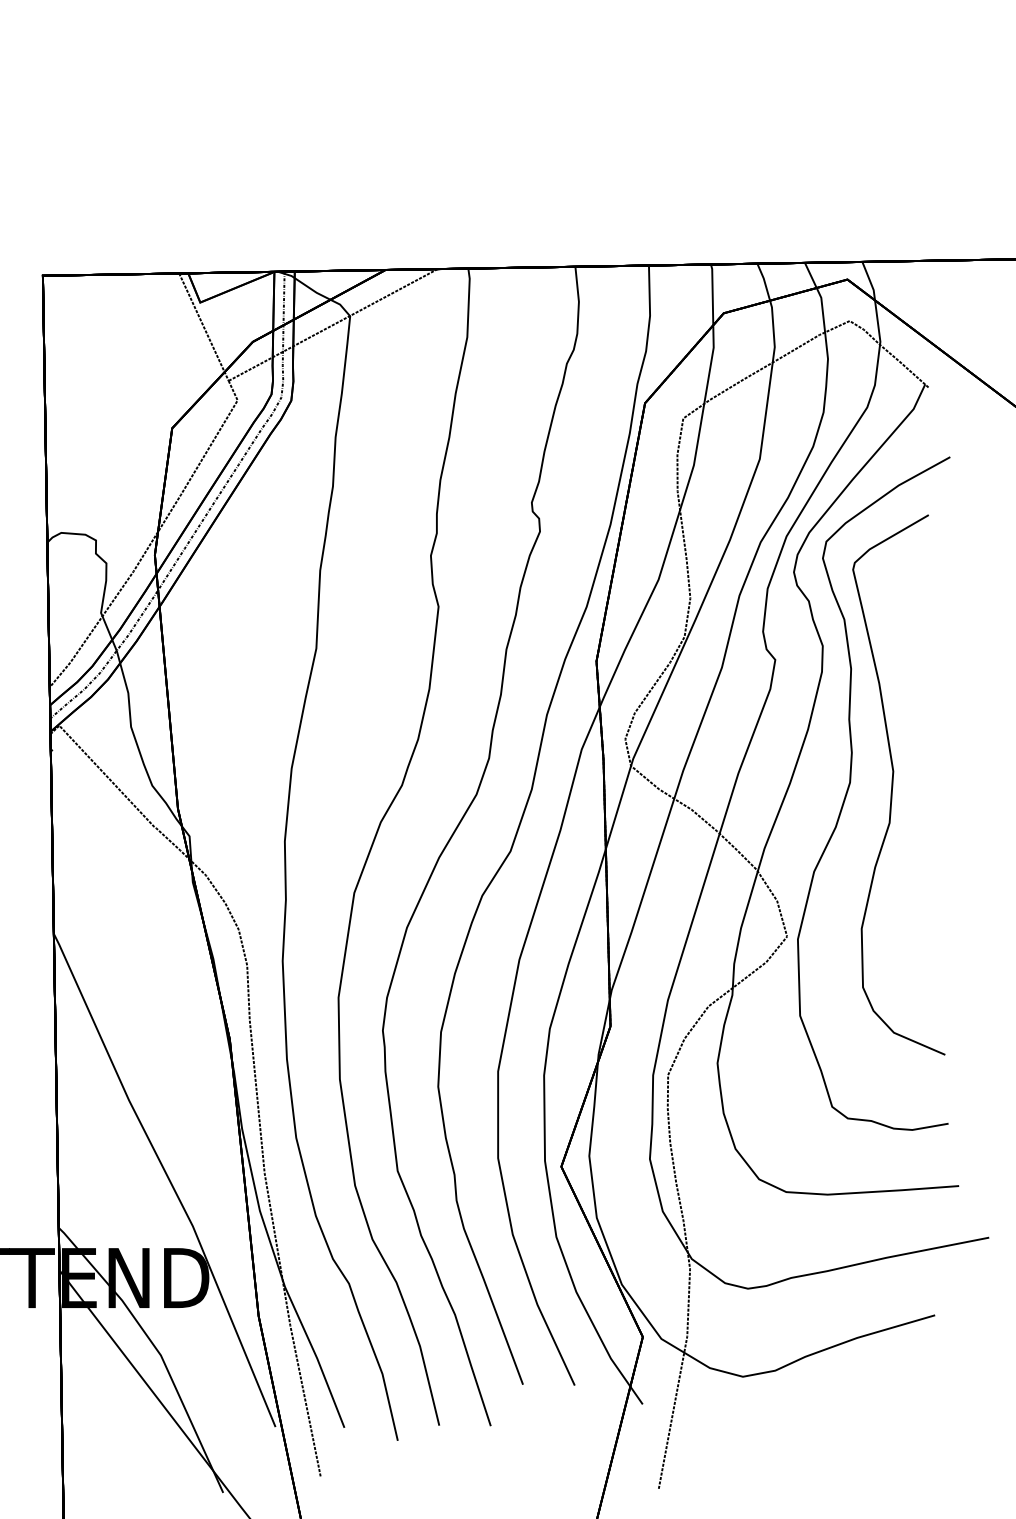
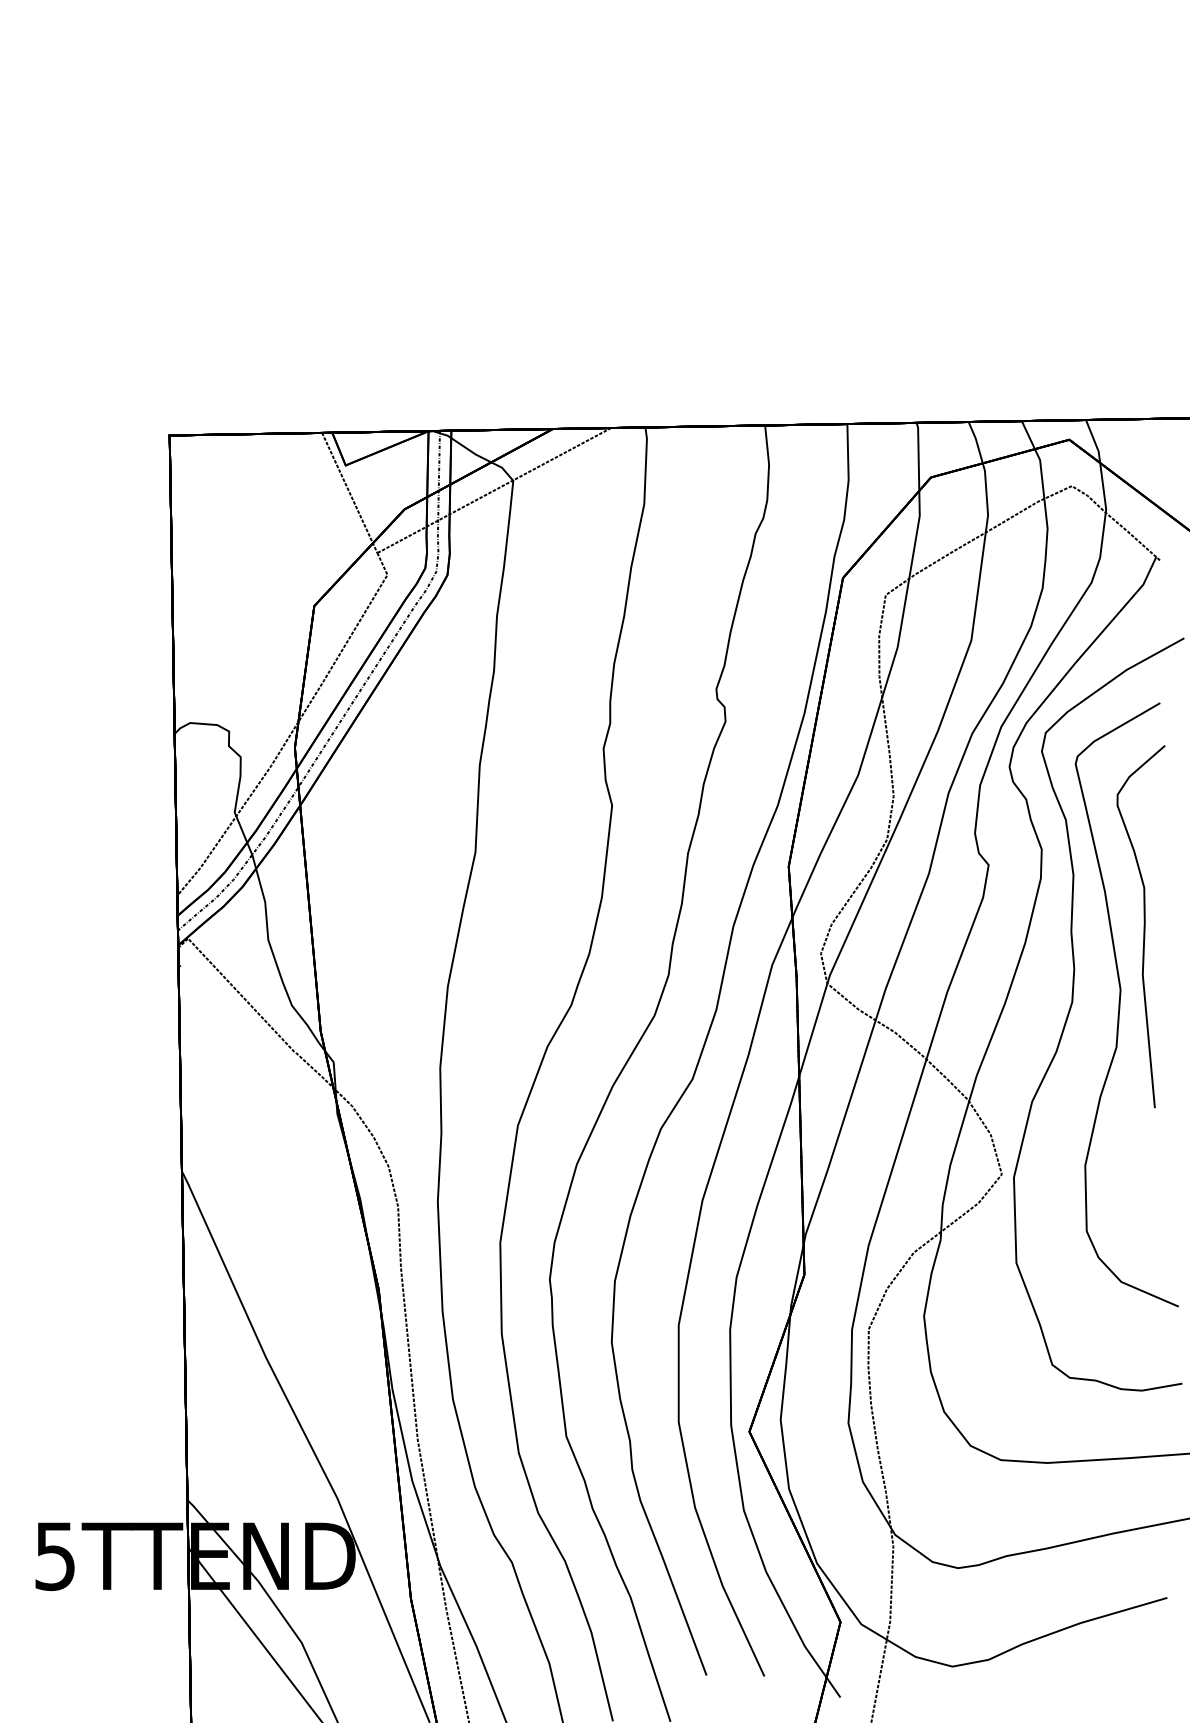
curve: (913, 714) -> (1143, 926), added

